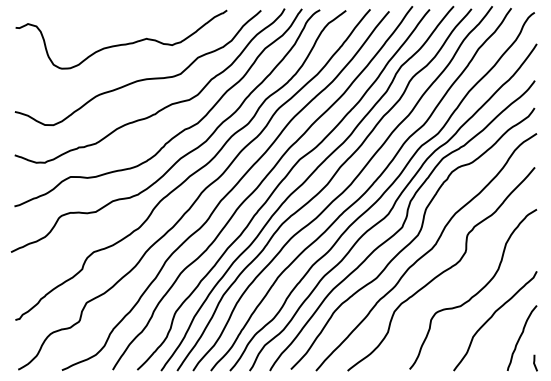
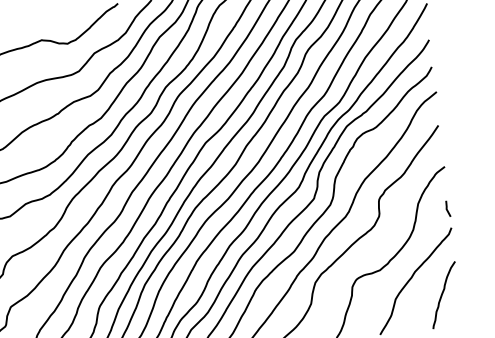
line: (535, 361) -> (447, 207), moved

